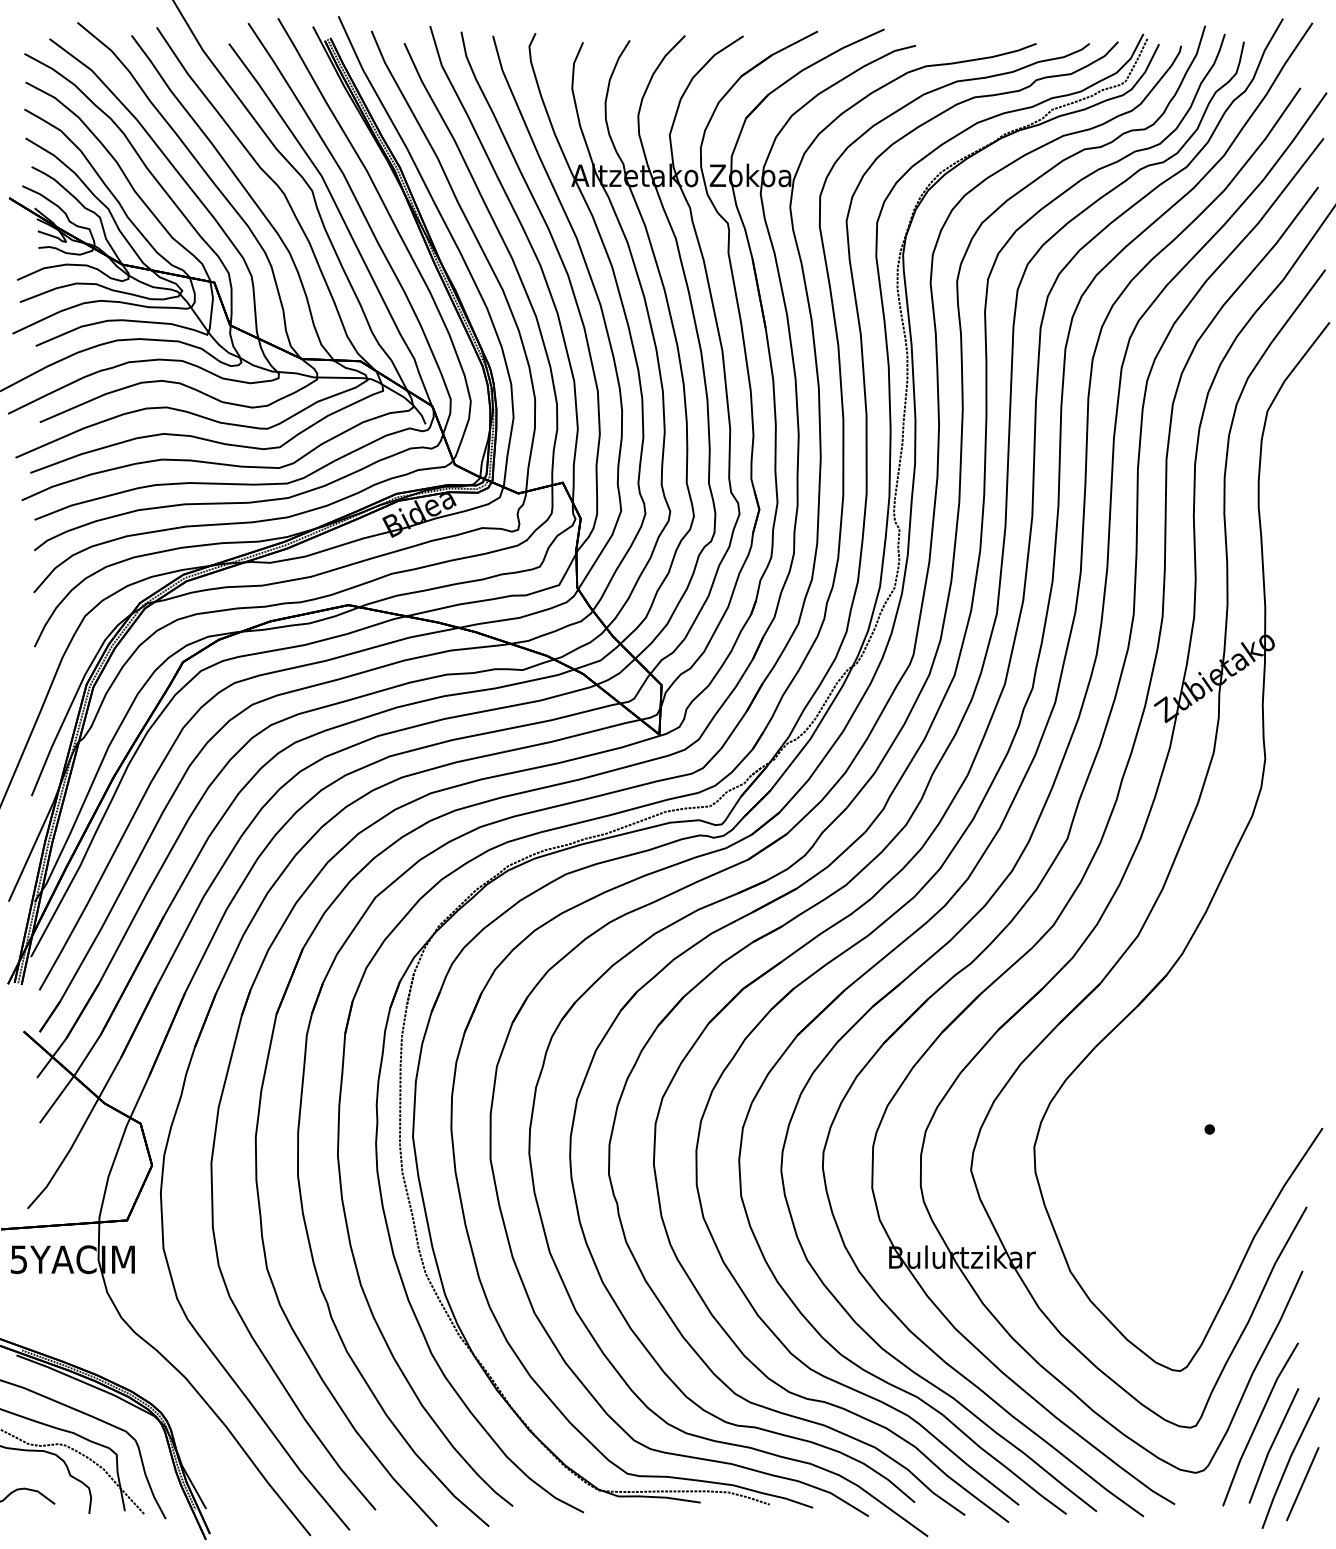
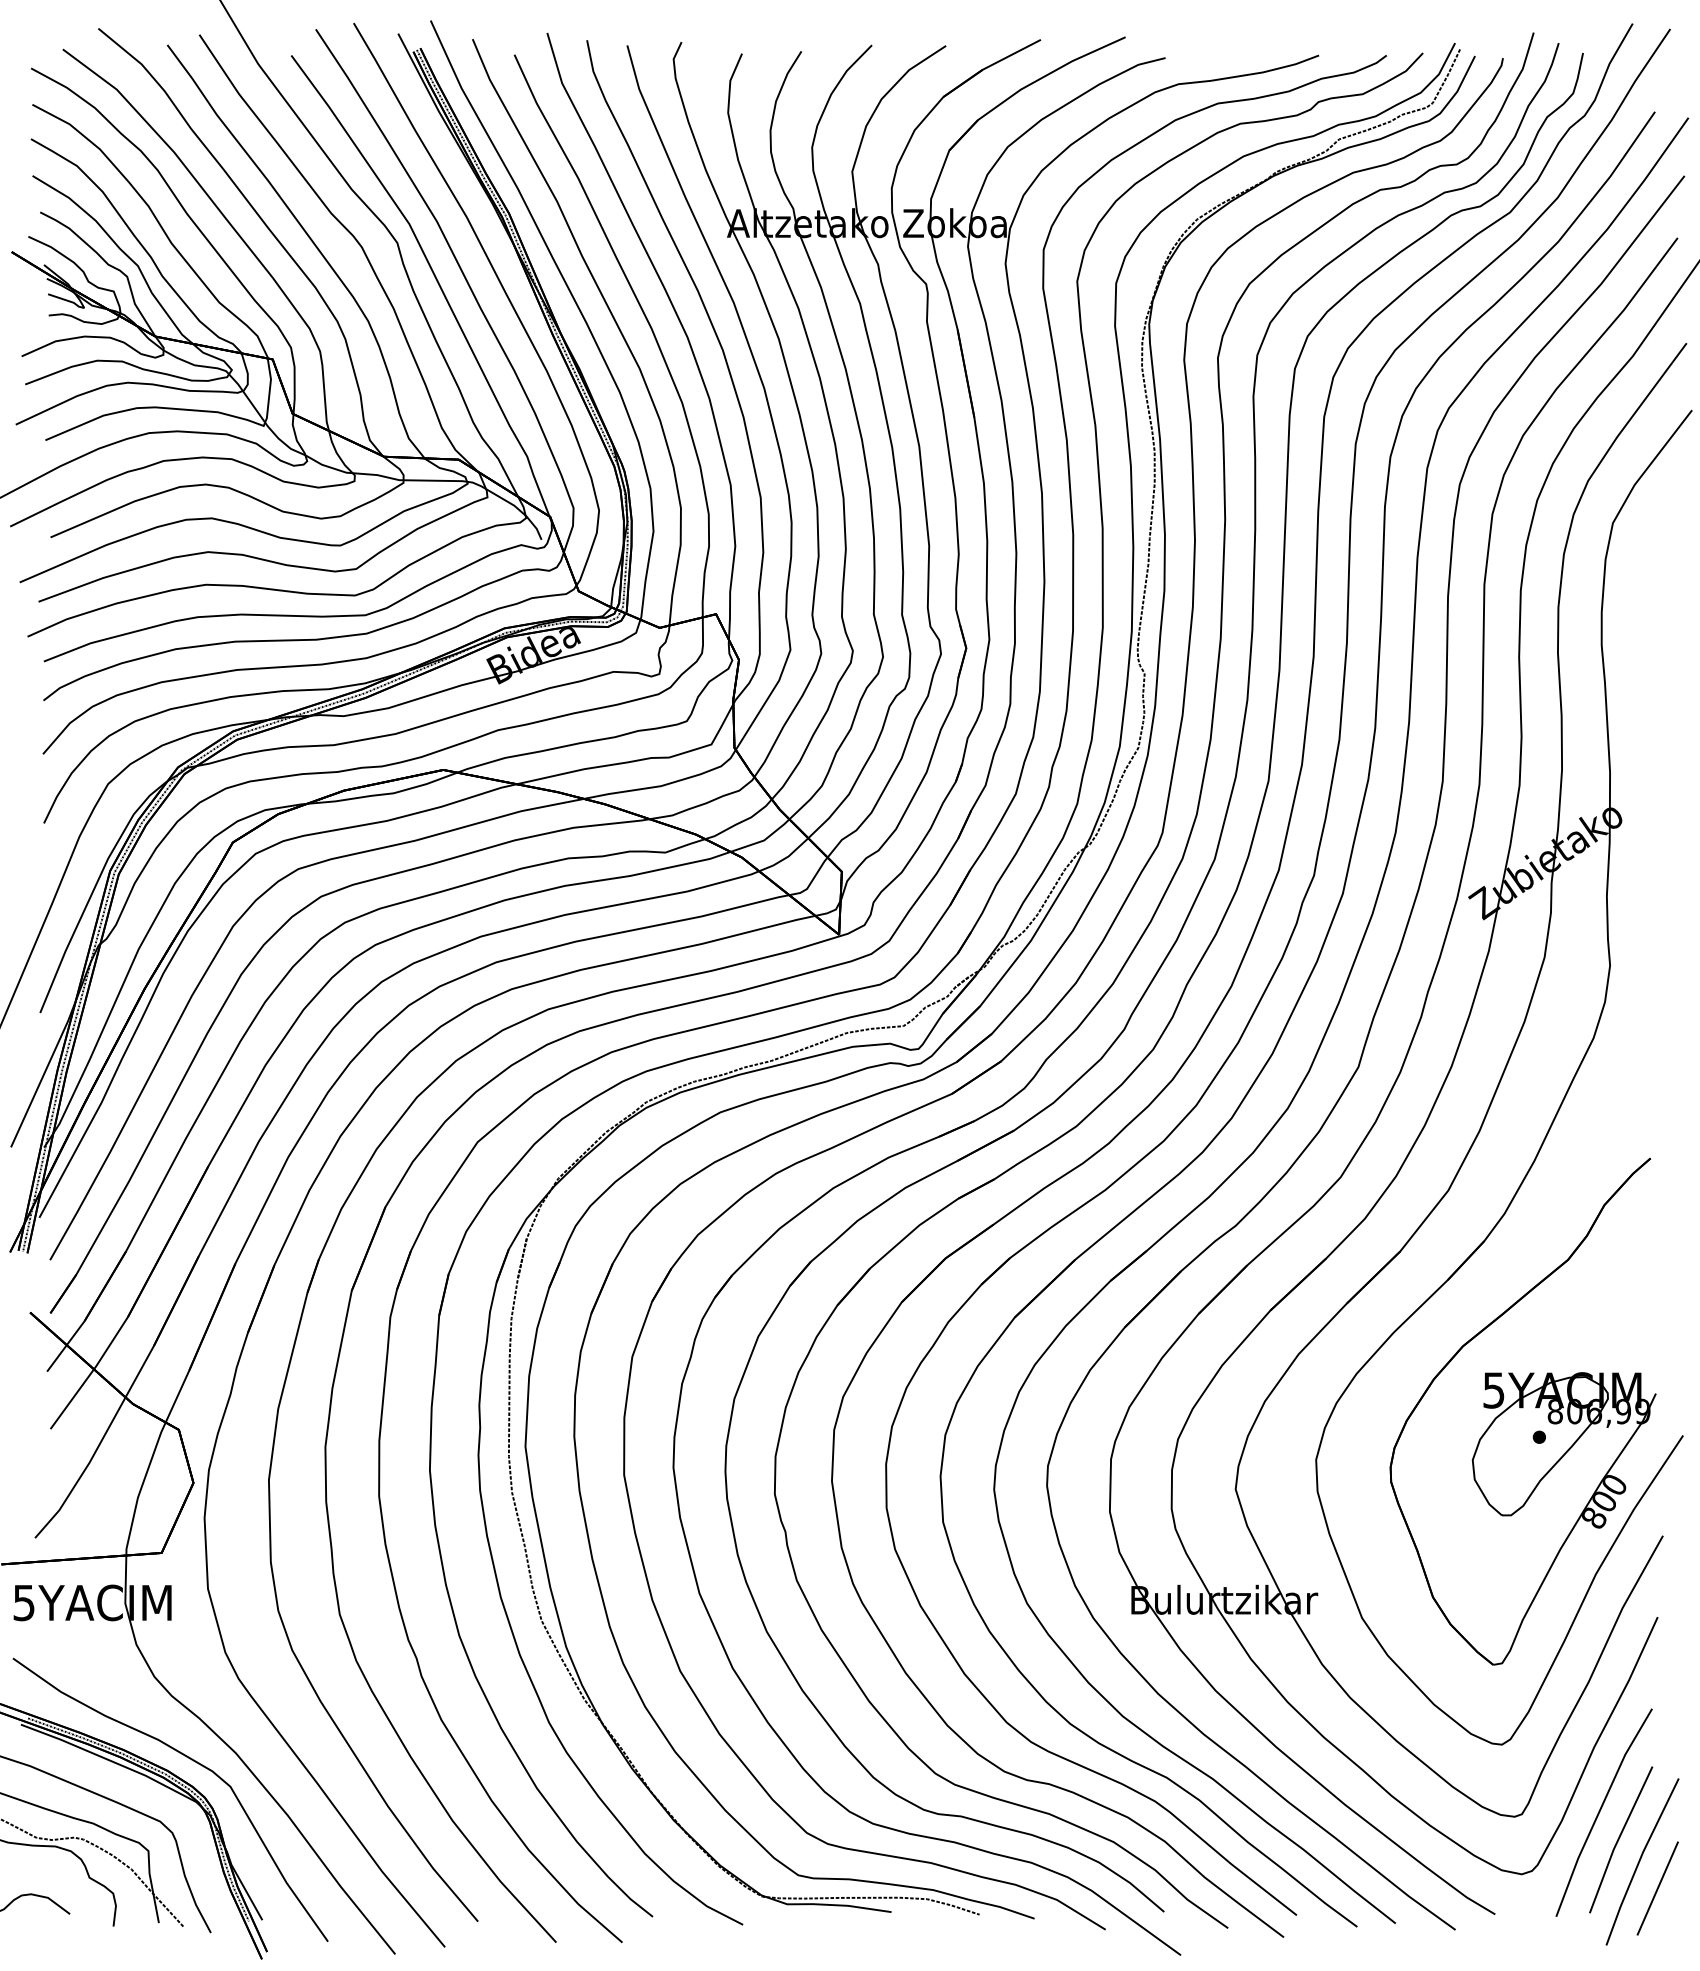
part: (1196, 1109) -> (1522, 1411), added
curve: (148, 1382) -> (189, 1759), added

